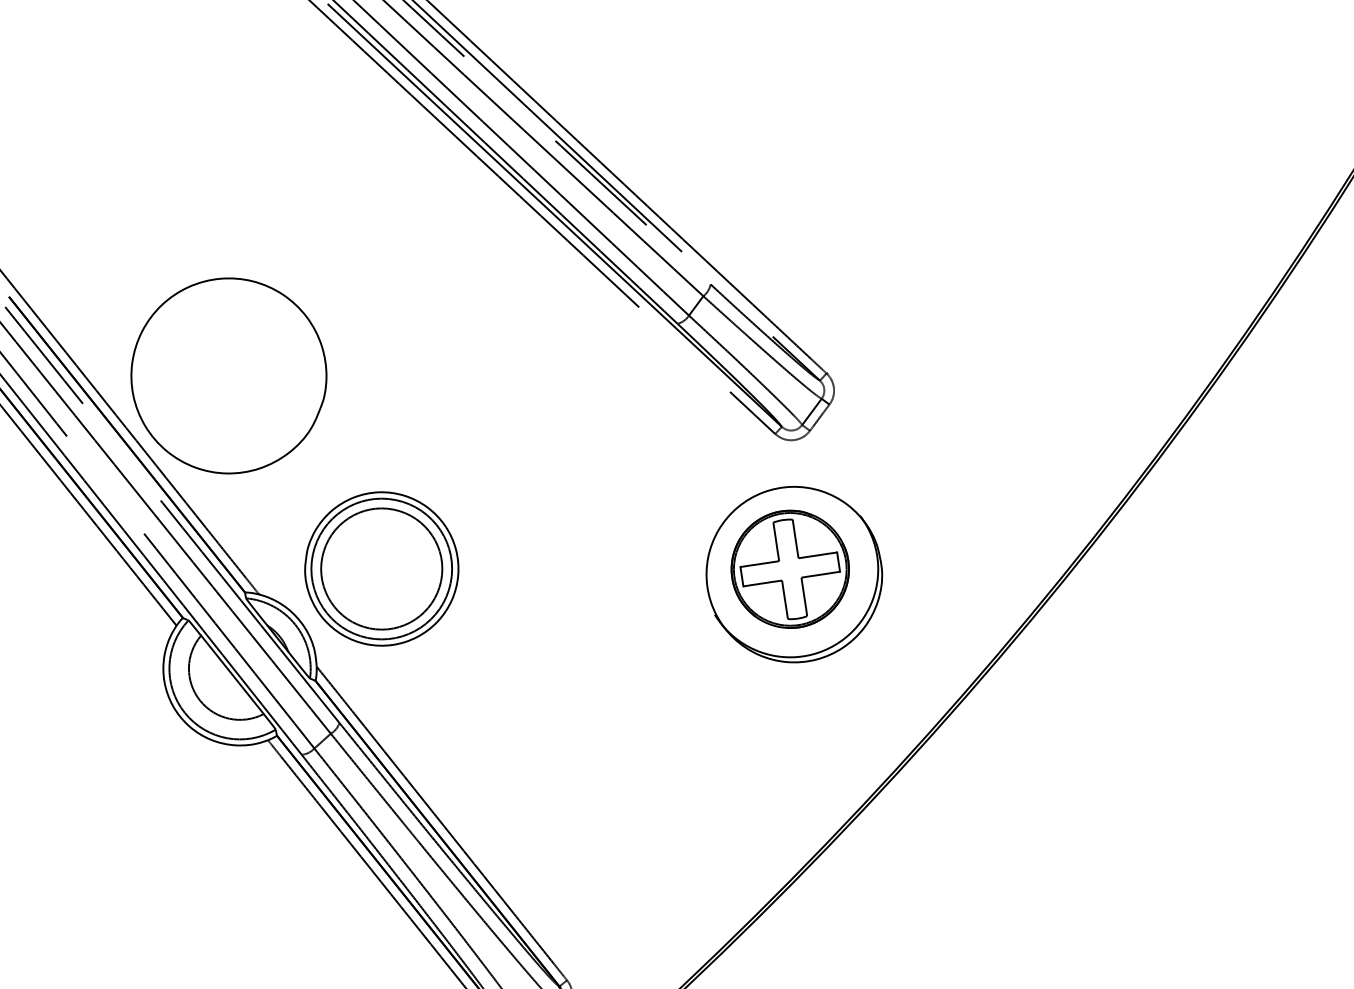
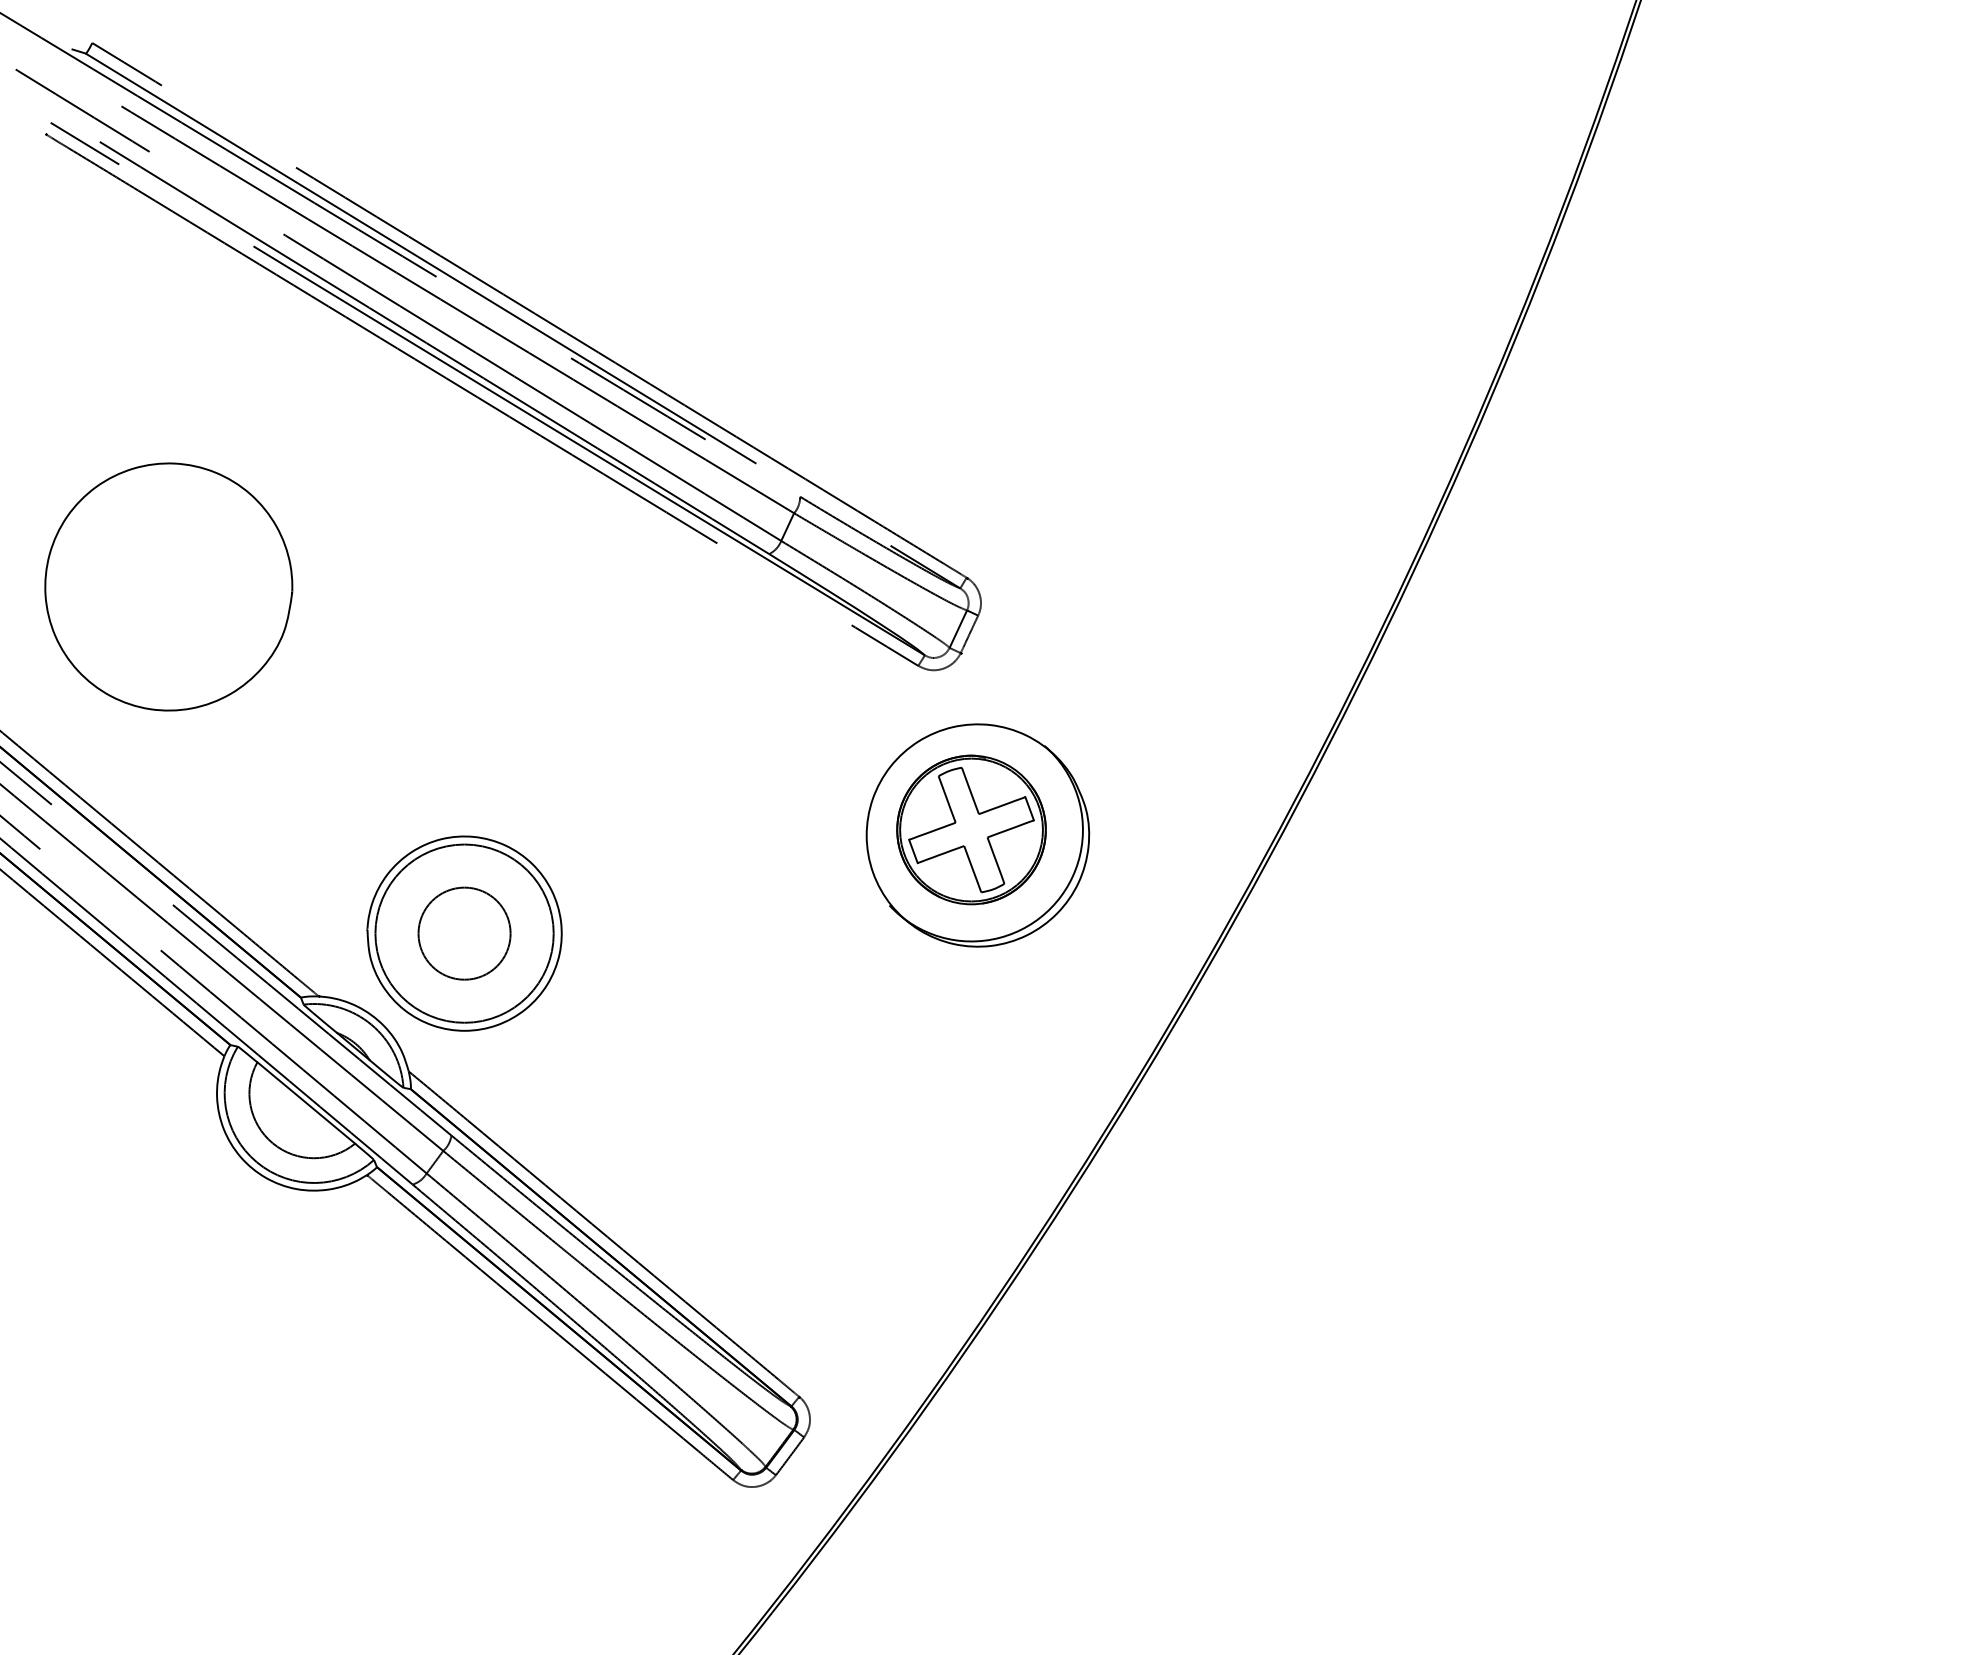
part: (228, 375) -> (168, 586), moved
circle: (381, 568) -> (464, 933), size x0.6

